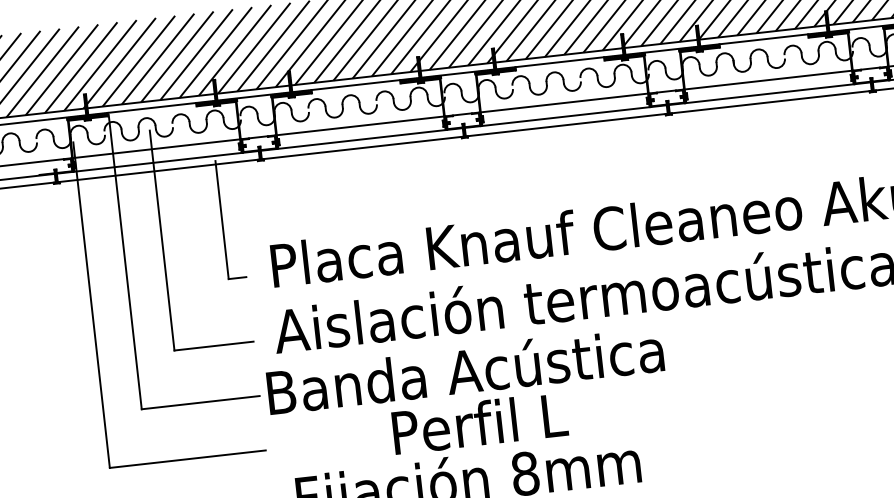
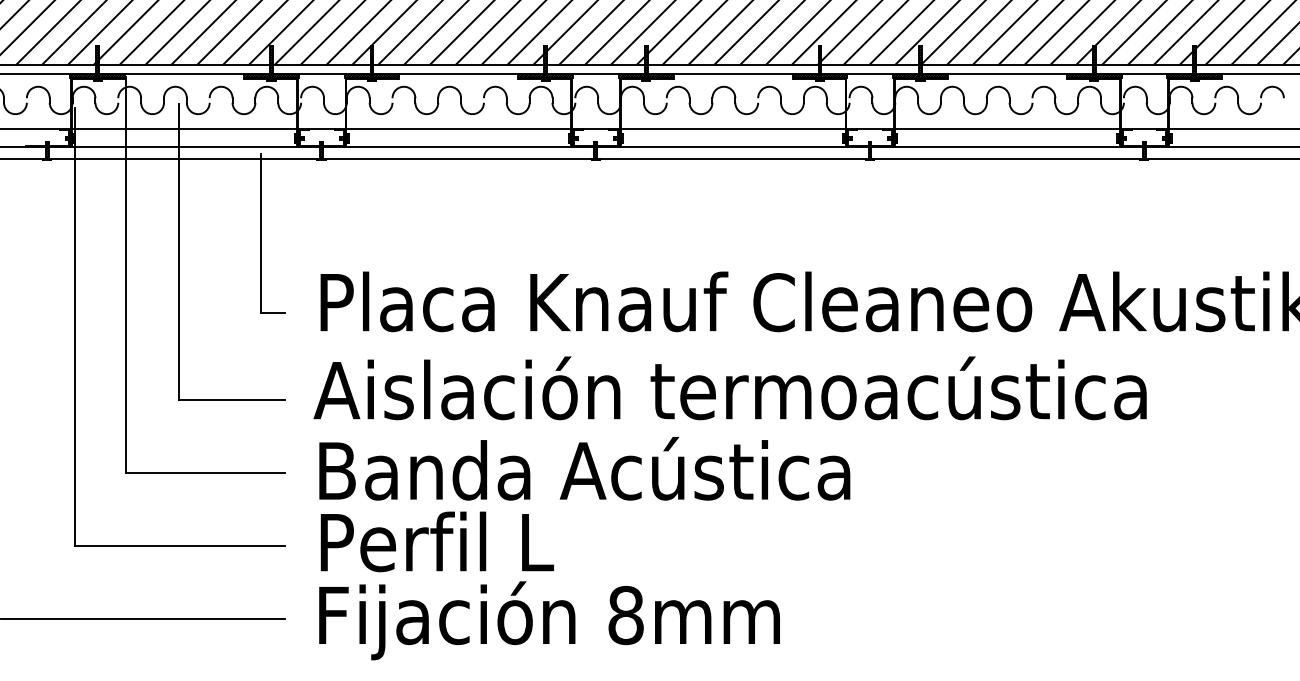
text: (465, 369) -> (584, 468), moved
text: (479, 423) -> (436, 541), moved

